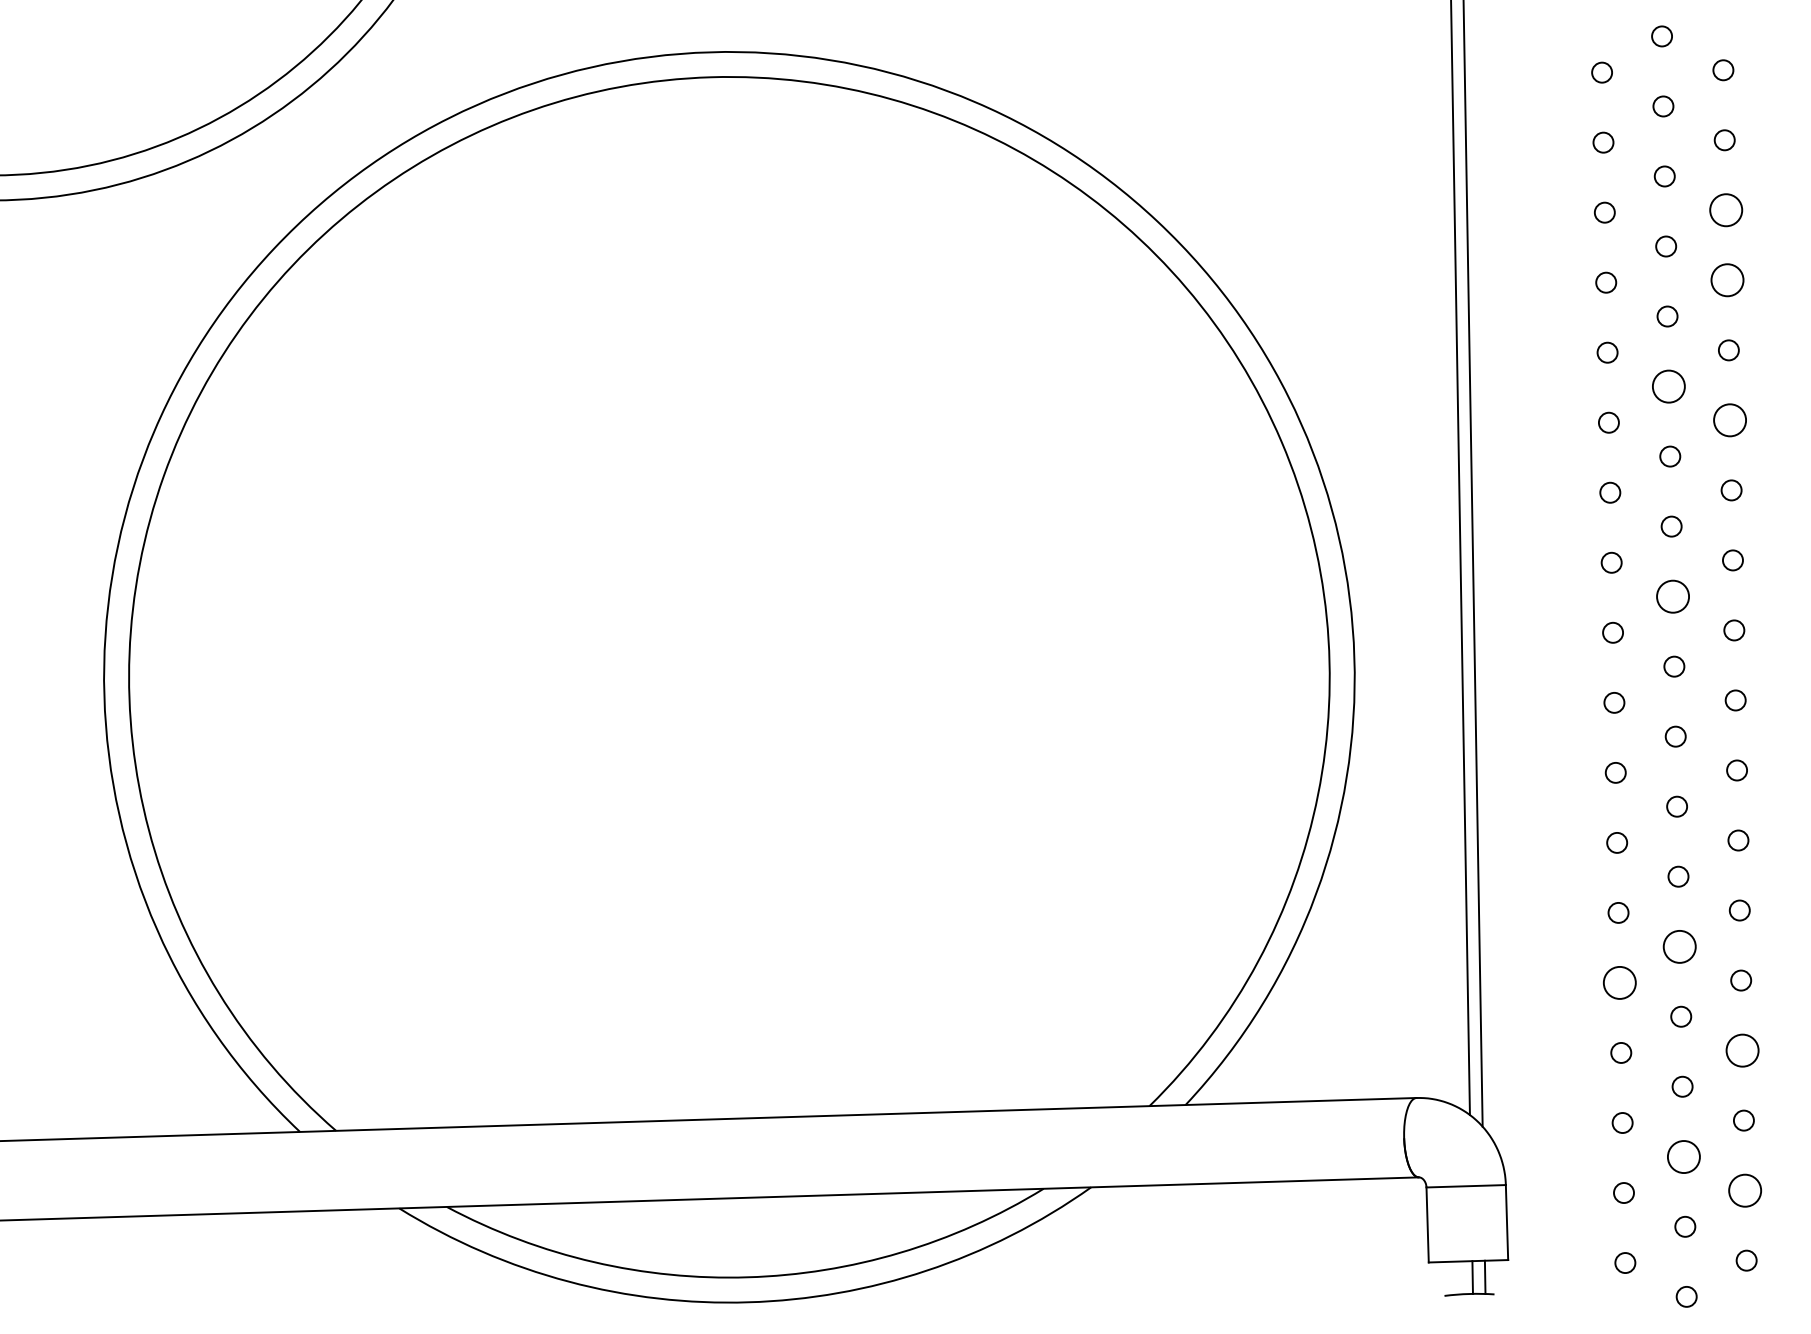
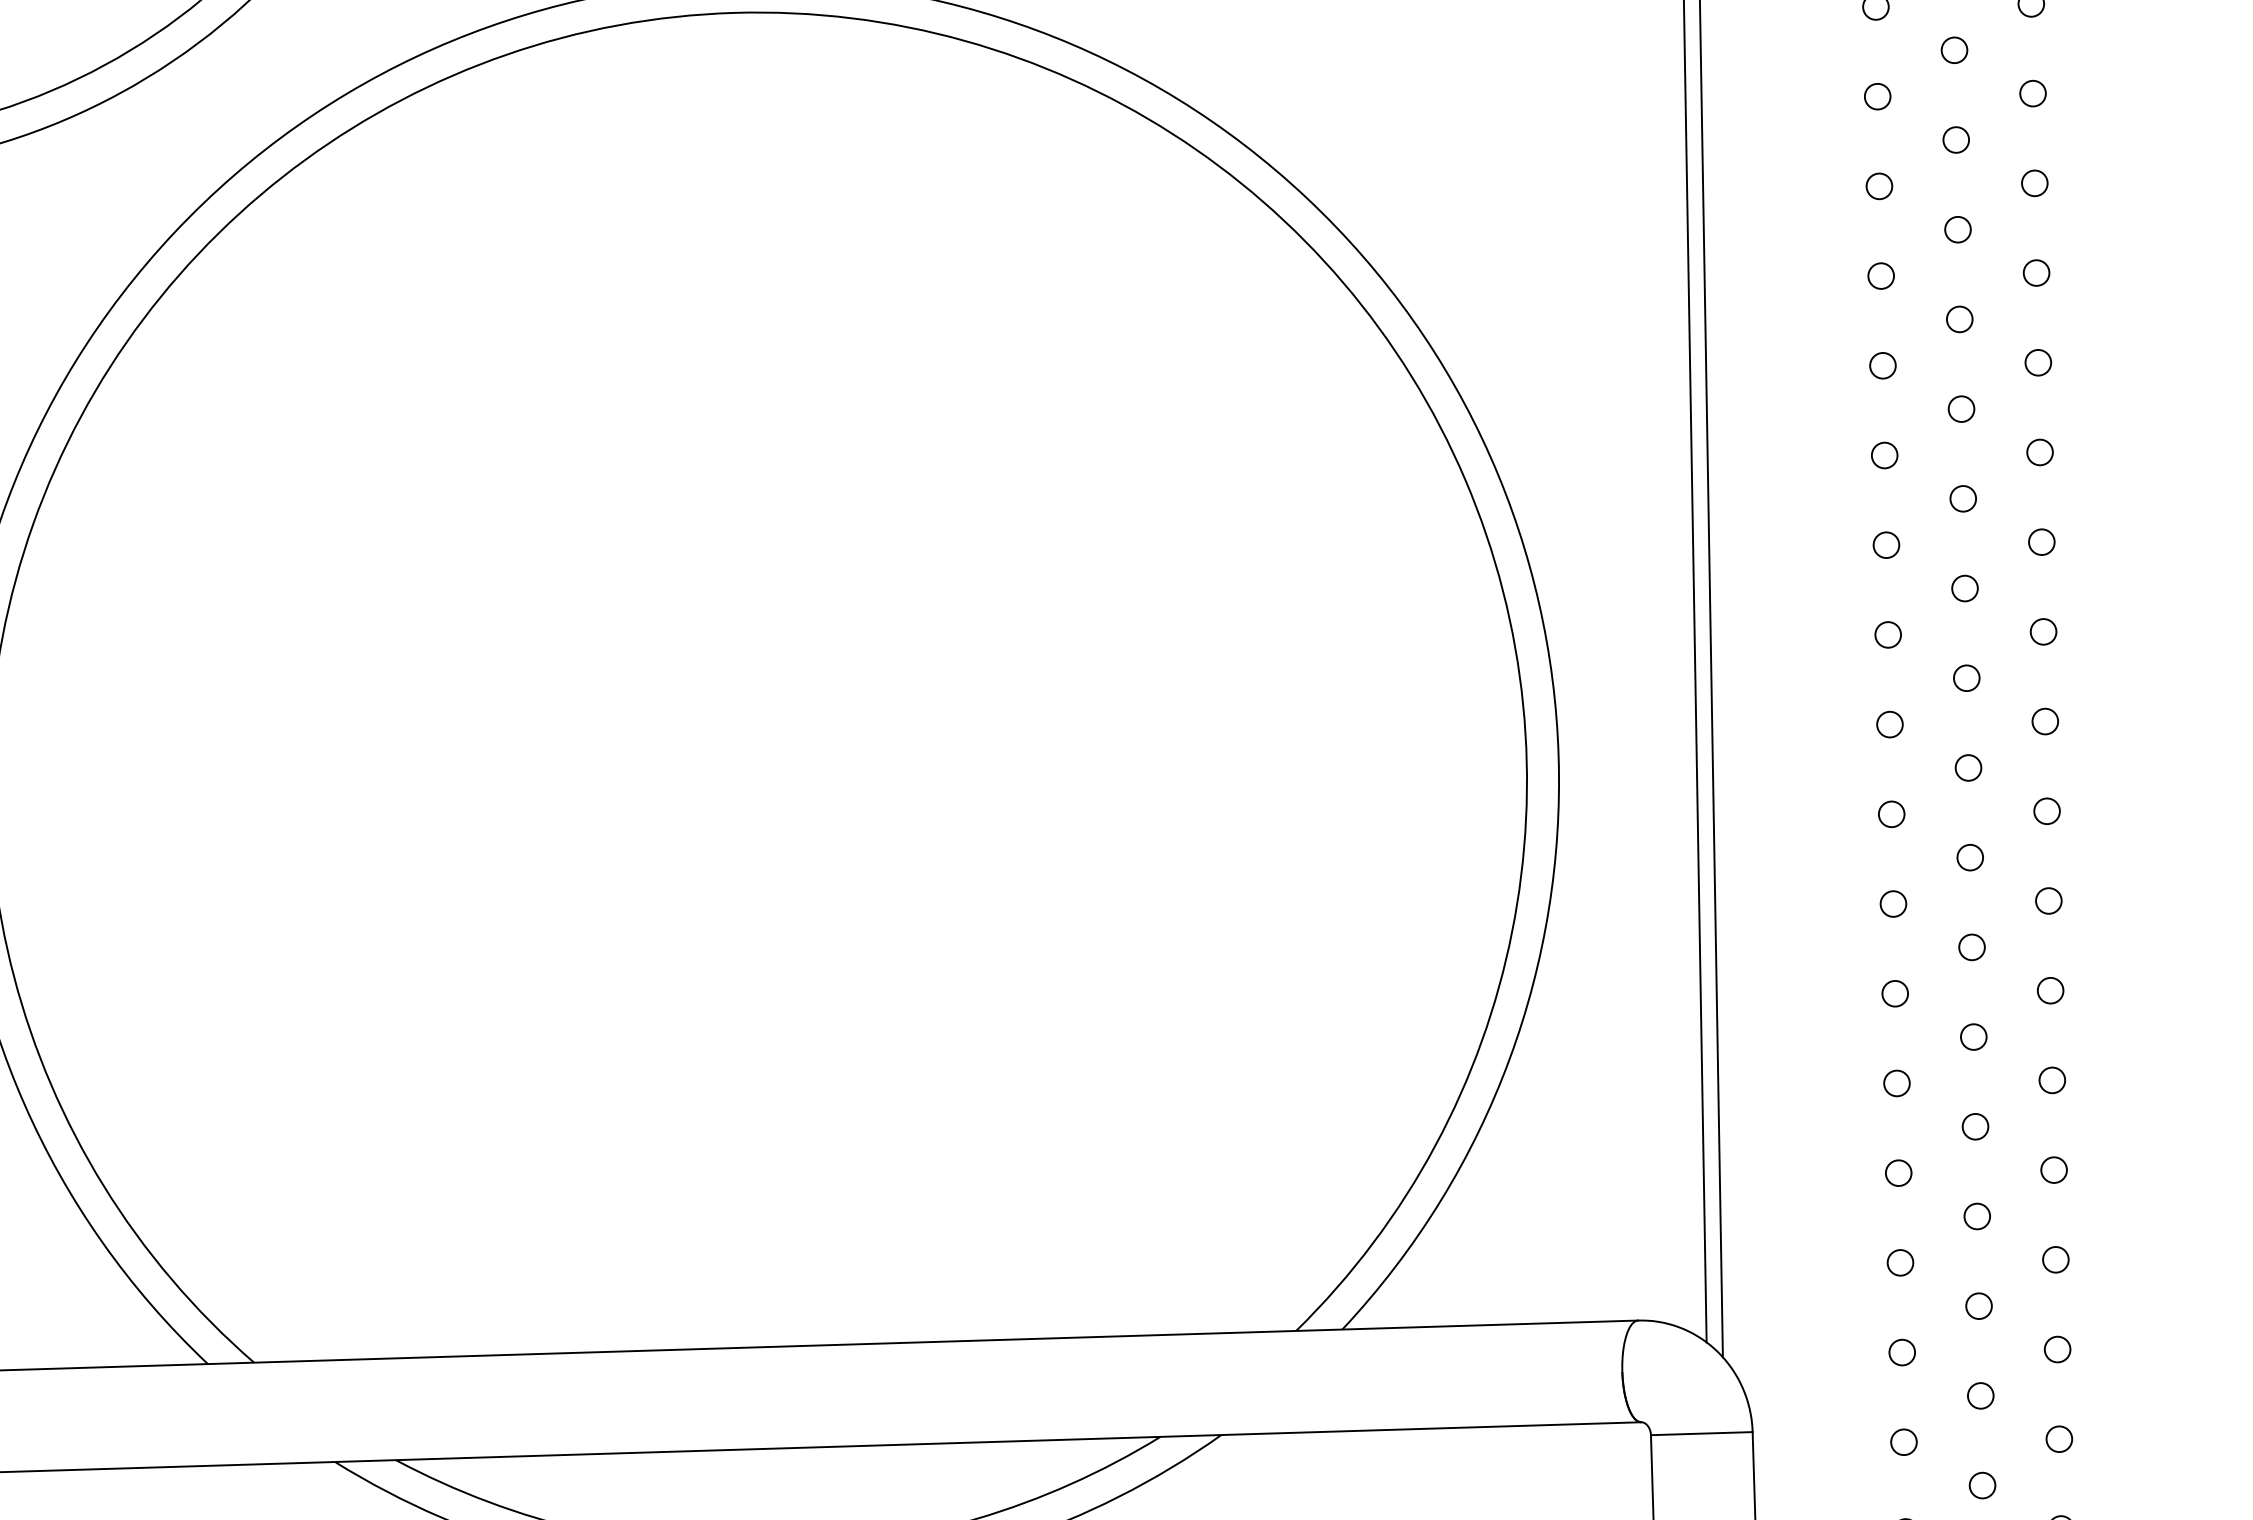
circle: (1725, 210) -> (2034, 183), size x0.62
circle: (1727, 280) -> (2036, 273), size x0.62
circle: (1668, 386) -> (1960, 409), size x0.62
circle: (1730, 420) -> (2040, 452), size x0.62
circle: (1672, 596) -> (1966, 678), size x0.62
circle: (1679, 946) -> (1975, 1126), size x0.62
circle: (1619, 982) -> (1898, 1172), size x0.62
circle: (1742, 1050) -> (2055, 1259), size x0.62
circle: (1683, 1156) -> (1980, 1395), size x0.62
circle: (1745, 1190) -> (2059, 1439), size x0.62

